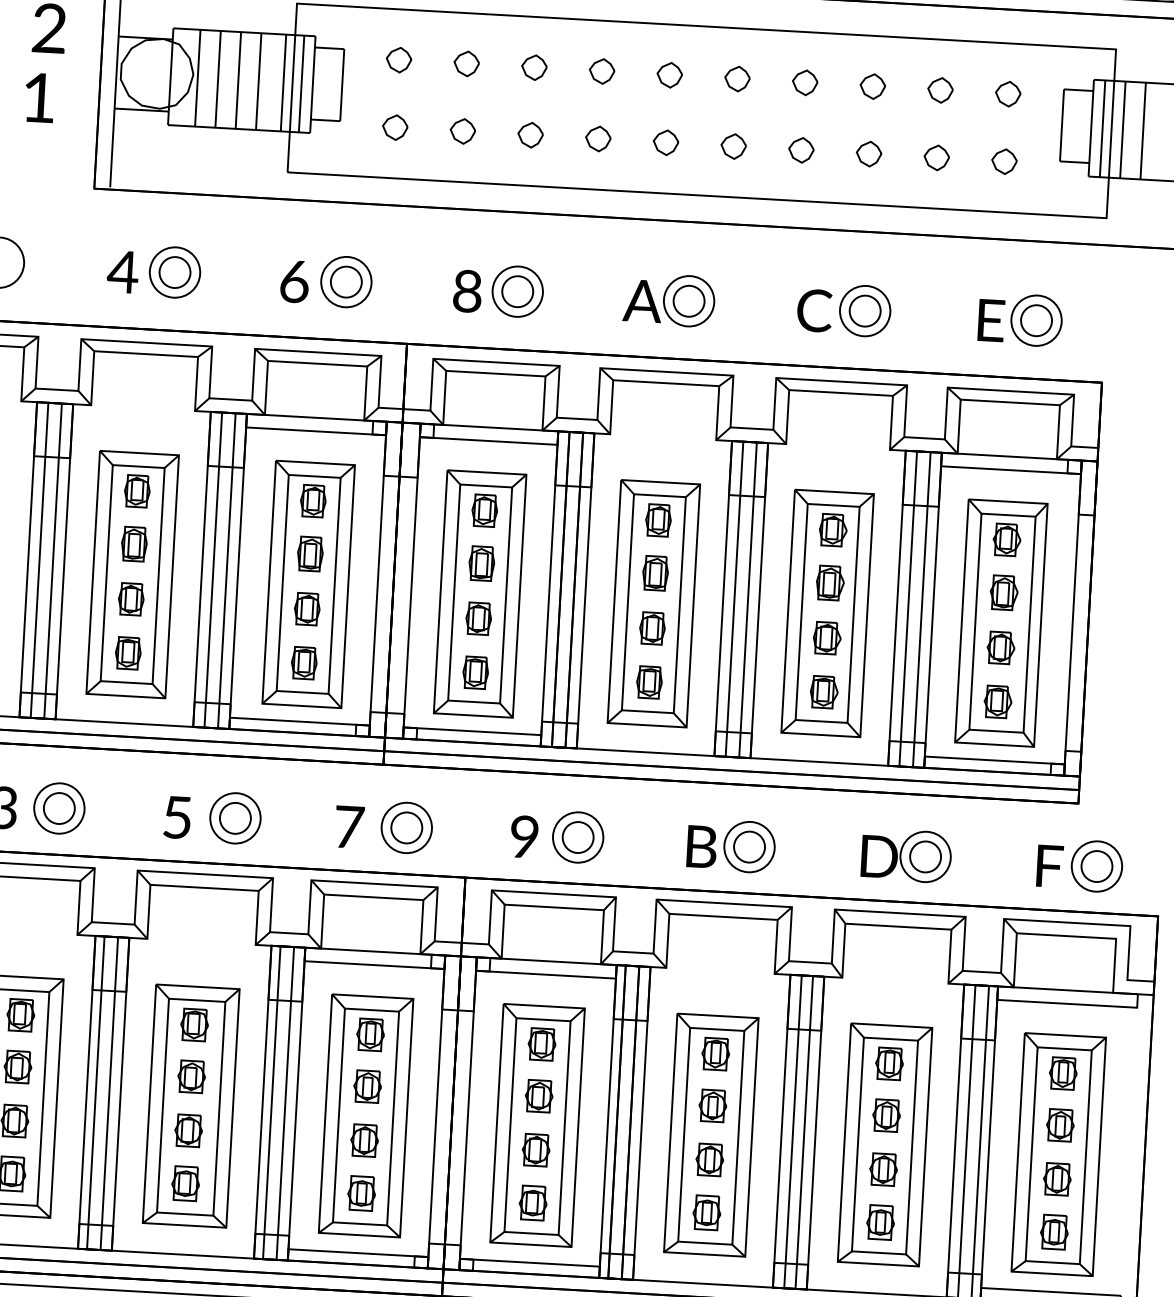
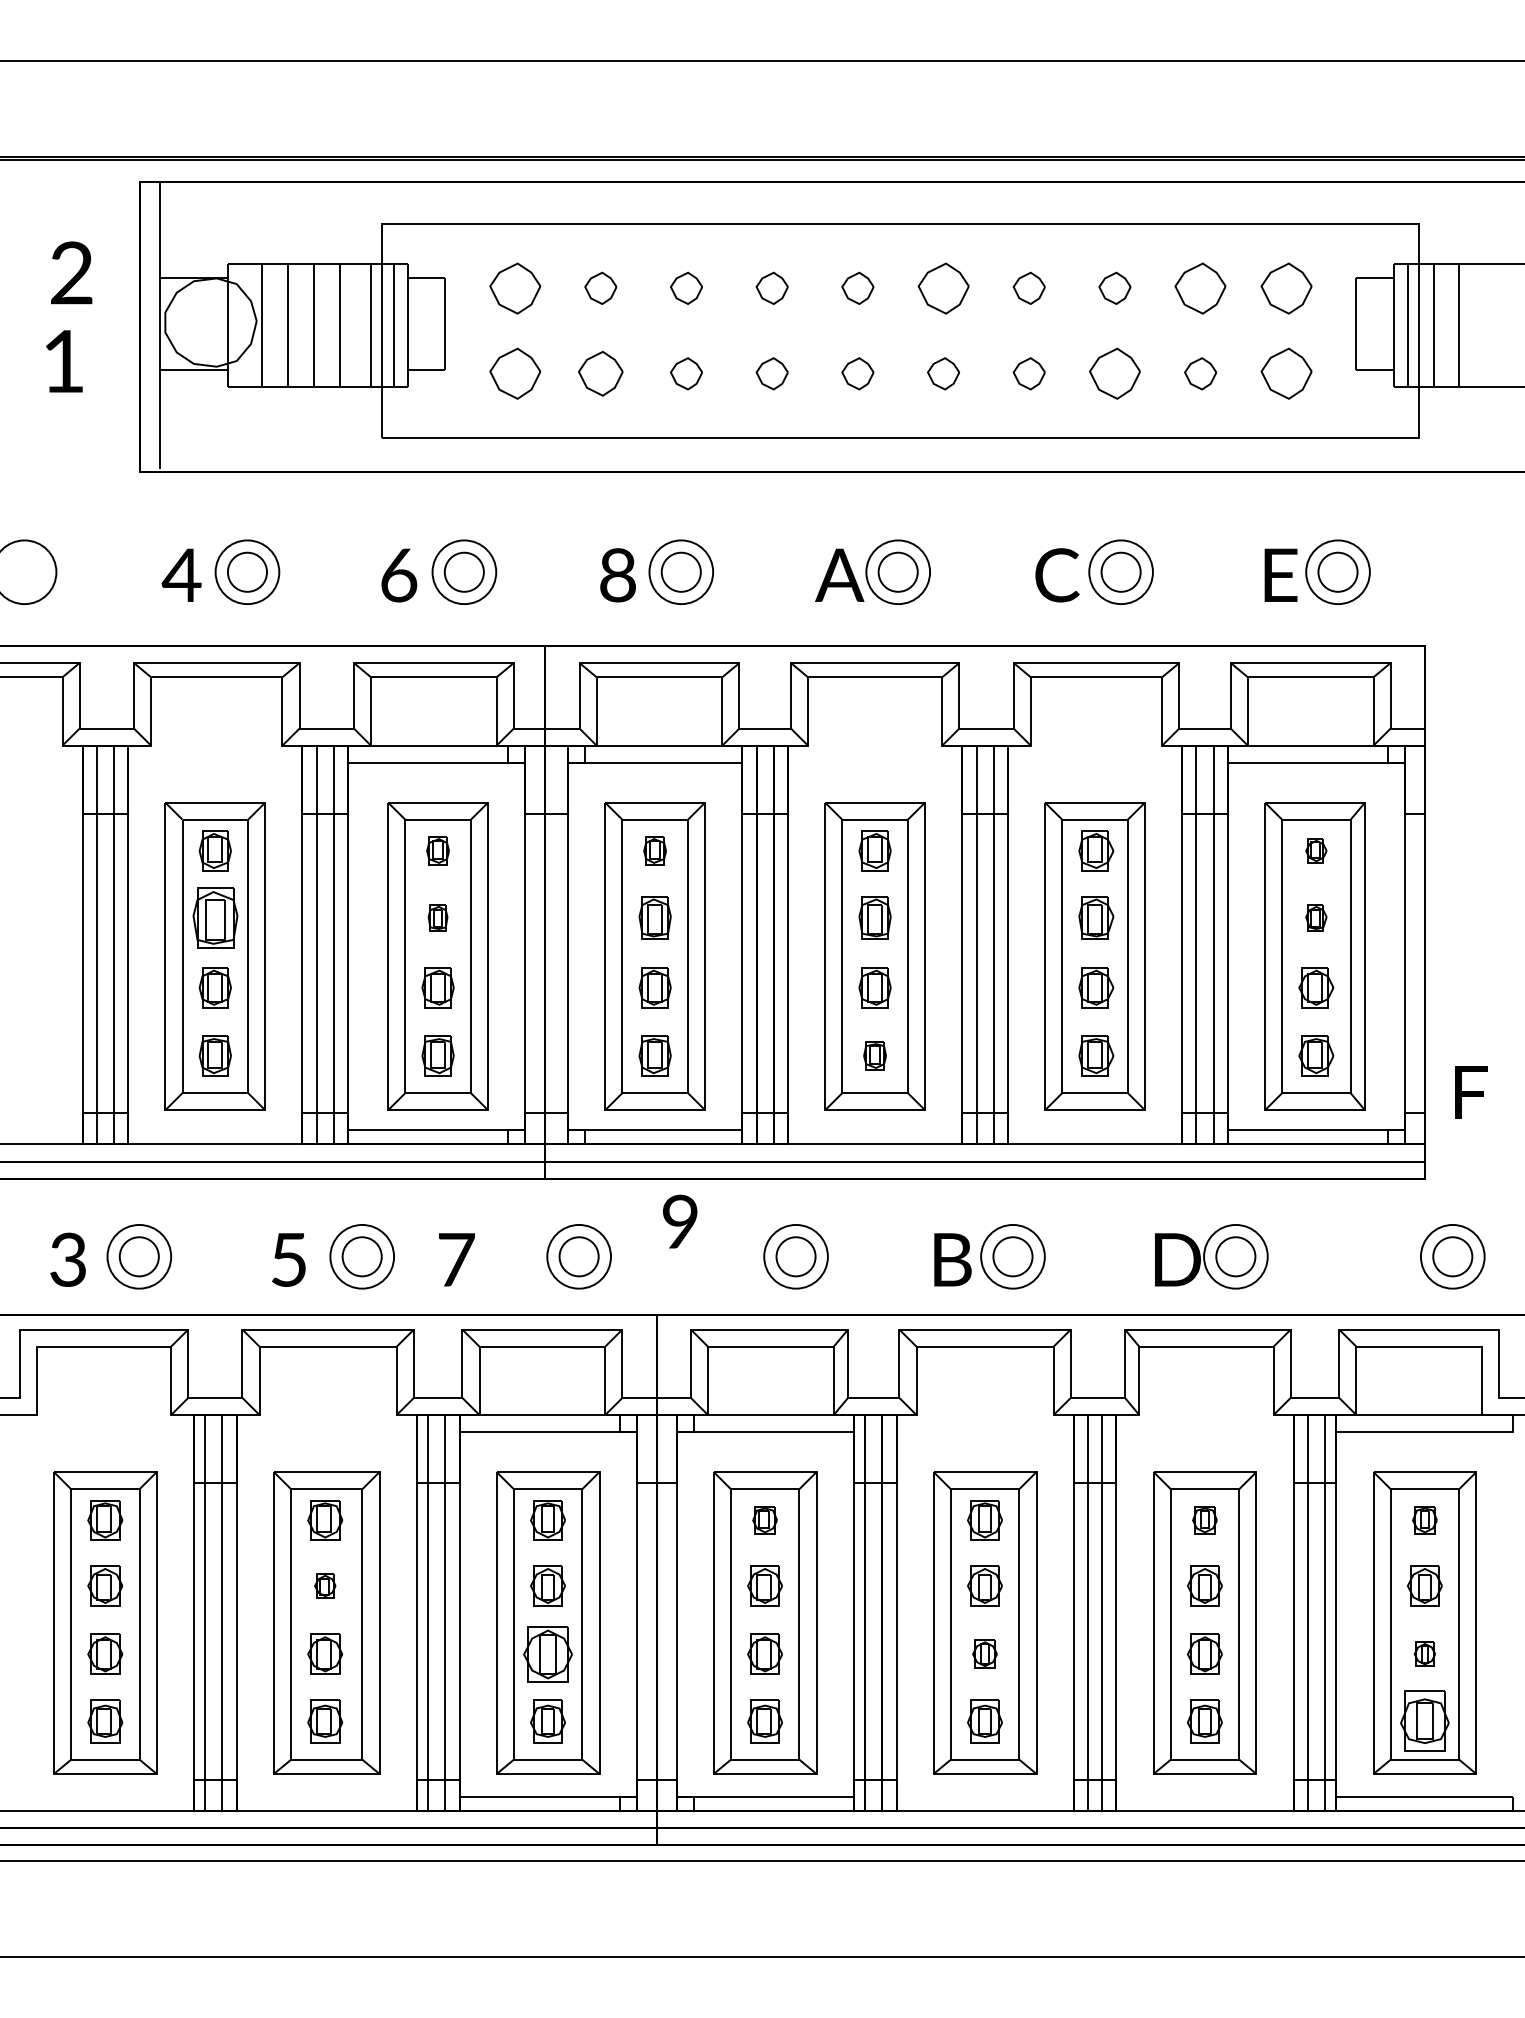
part: (398, 59) -> (514, 287), size x1.6
part: (737, 78) -> (943, 287), size x1.6
part: (940, 89) -> (1200, 287), size x1.6
part: (1007, 93) -> (1285, 287), size x1.6
part: (394, 127) -> (514, 373), size x1.6
part: (462, 131) -> (600, 373), size x1.4
part: (868, 153) -> (1114, 373), size x1.6
part: (1003, 161) -> (1285, 373), size x1.6
part: (312, 500) -> (437, 850), size x0.7
part: (484, 510) -> (654, 850), size x0.7
part: (1007, 539) -> (1316, 850), size x0.6
part: (133, 543) -> (214, 917), size x1.4
part: (309, 553) -> (437, 917), size x0.6
part: (1004, 592) -> (1316, 917), size x0.6
part: (649, 681) -> (874, 1055), size x0.7
text: (349, 826) -> (456, 1259), moved
text: (524, 836) -> (680, 1221), moved
text: (1050, 866) -> (1471, 1092), moved
part: (541, 1044) -> (764, 1520), size x0.7
part: (889, 1063) -> (1204, 1520), size x0.7
part: (1062, 1073) -> (1424, 1520), size x0.7
part: (191, 1076) -> (325, 1585), size x0.6
part: (364, 1139) -> (547, 1653), size x1.4
part: (709, 1159) -> (984, 1653), size x0.7
part: (1057, 1178) -> (1424, 1653), size x0.6
part: (1054, 1232) -> (1424, 1721), size x1.4

